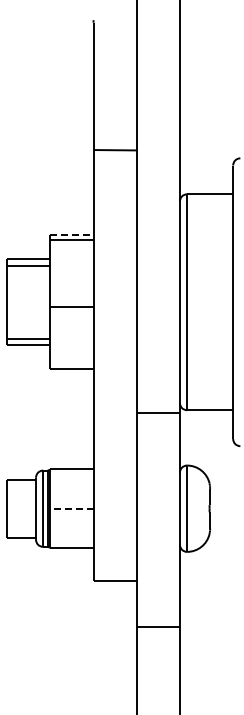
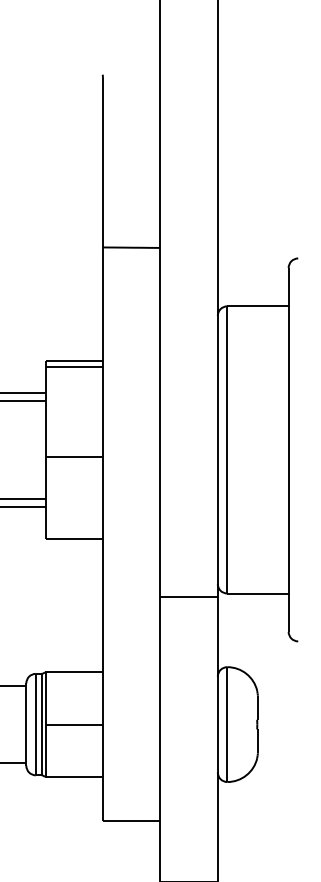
line: (71, 235) -> (73, 361), dashed -> solid
line: (71, 508) -> (73, 724), dashed -> solid

